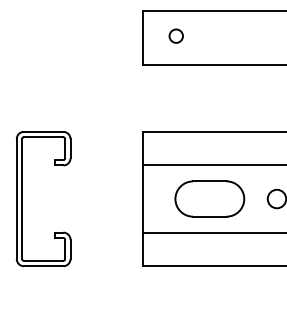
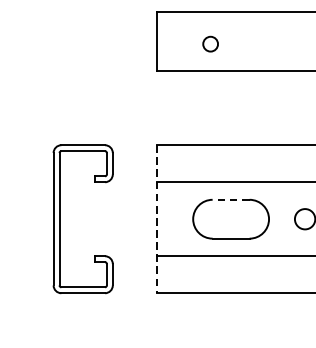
circle: (175, 35) -> (209, 43), moved
line: (209, 181) -> (230, 199), solid -> dashed
part: (22, 198) -> (59, 218), moved
line: (142, 199) -> (156, 219), solid -> dashed

